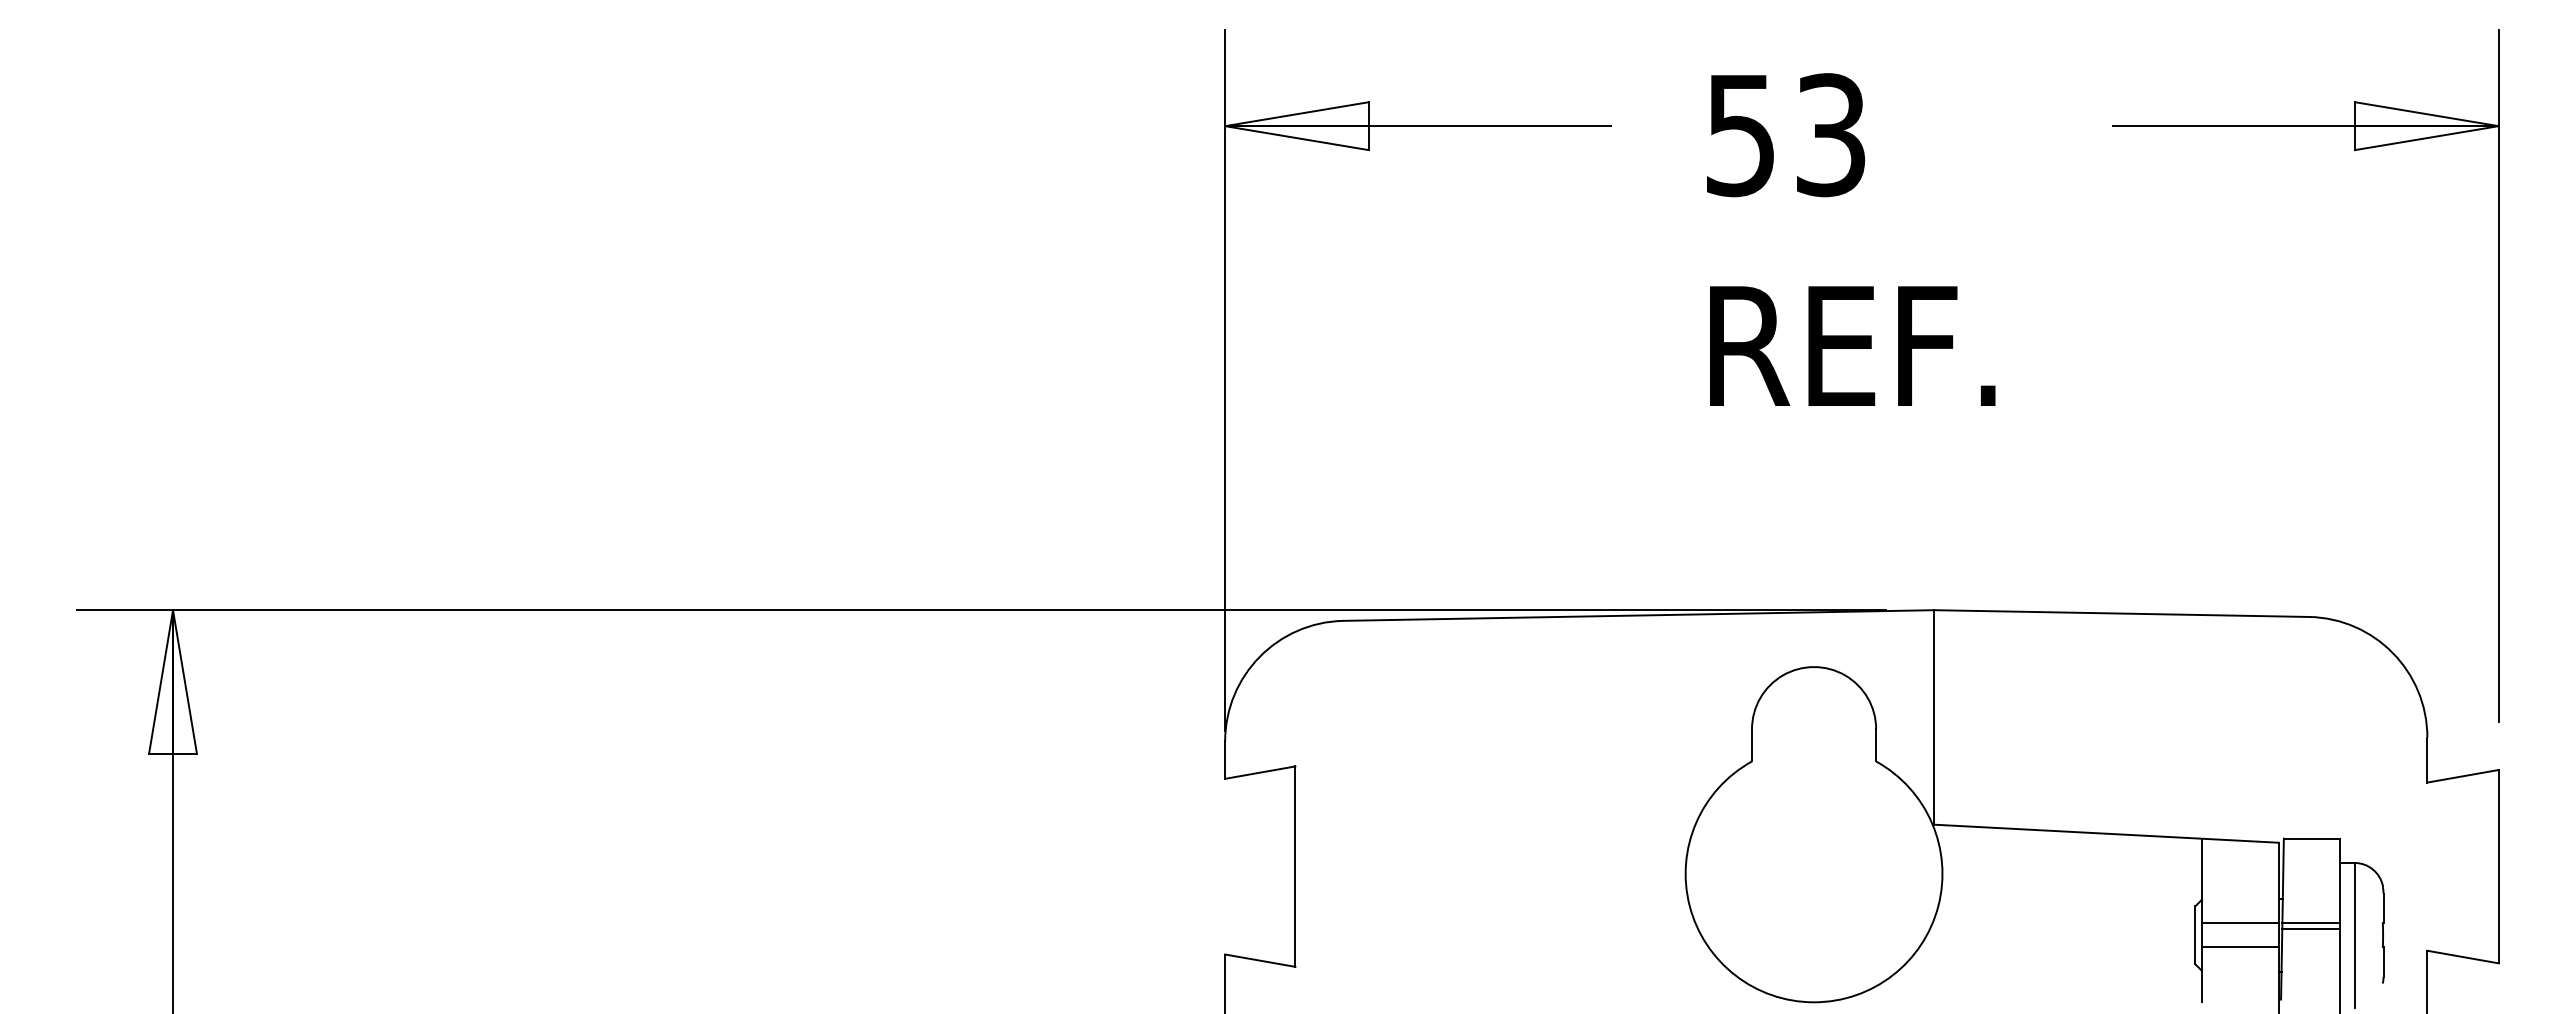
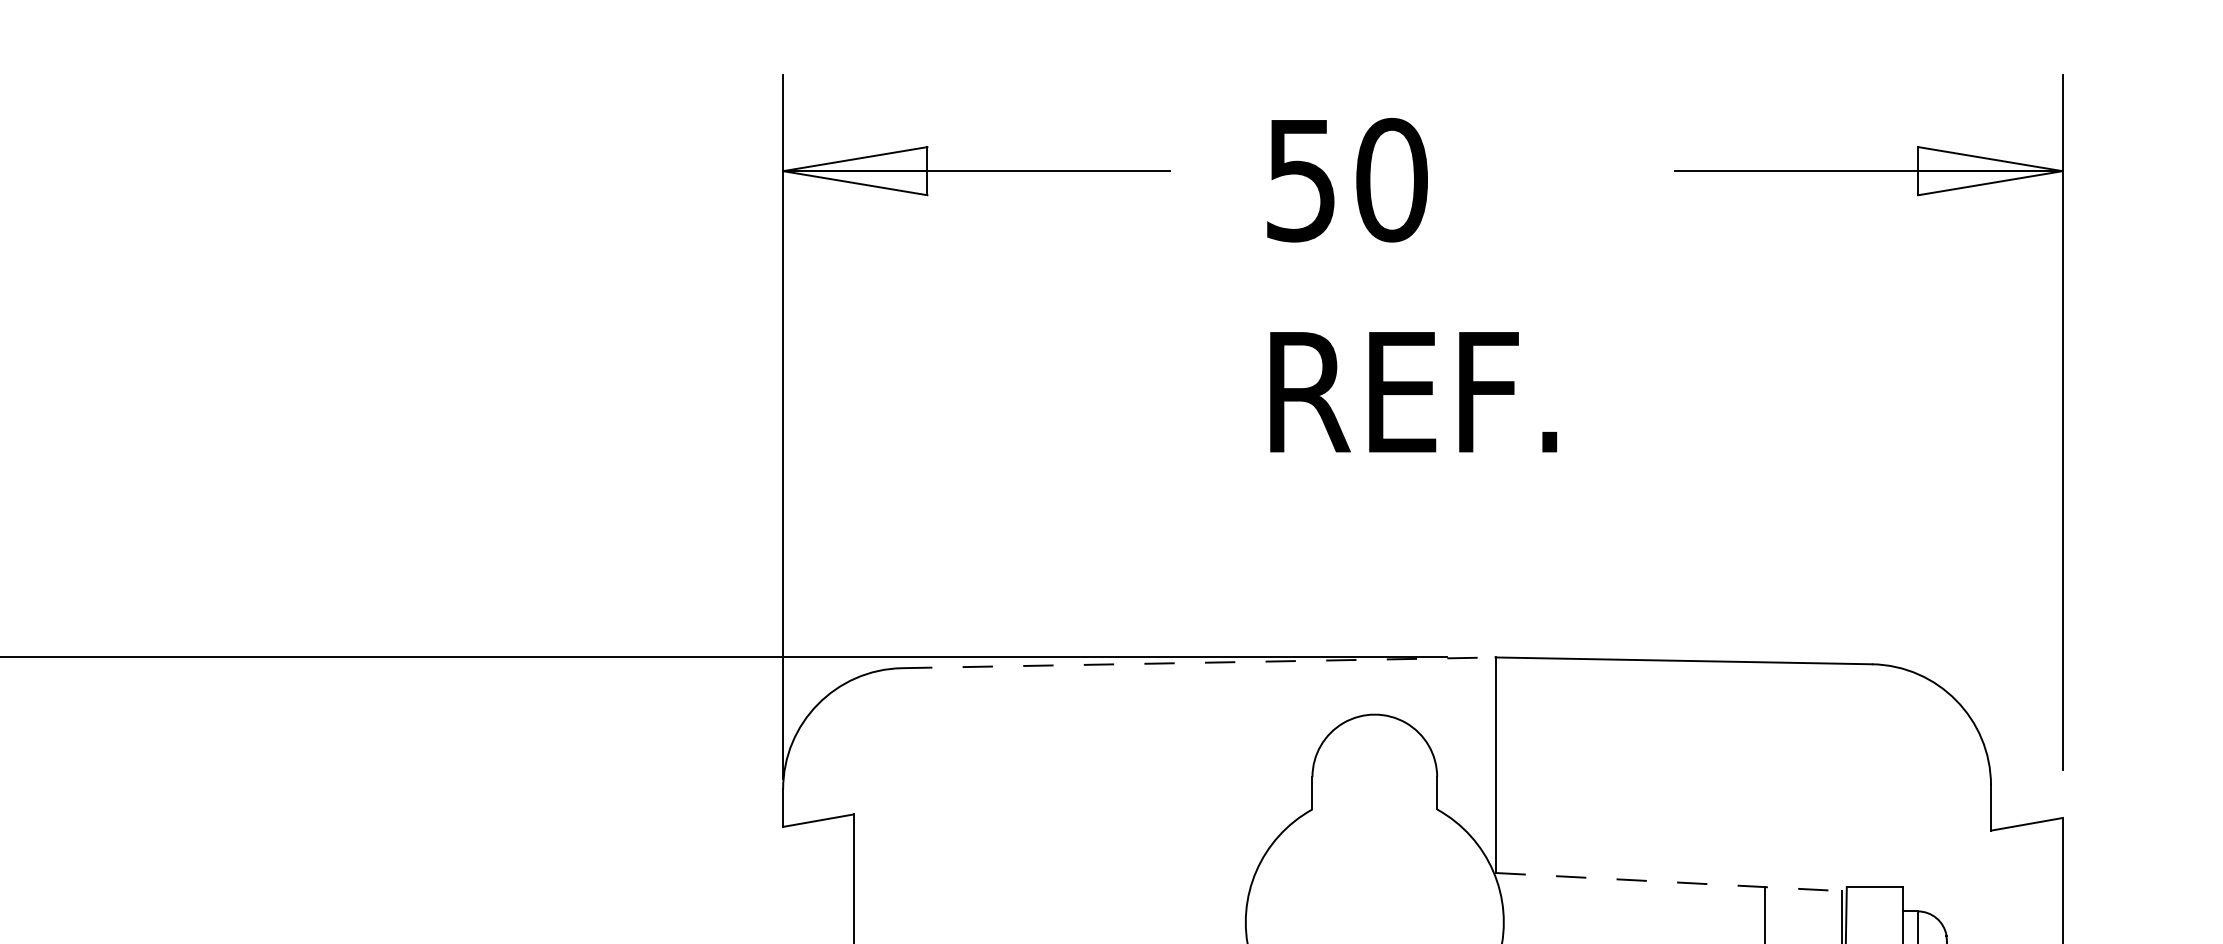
text: (1830, 135) -> (1391, 180), 53 -> 50
line: (1639, 615) -> (1199, 662), solid -> dashed
line: (2106, 833) -> (1668, 881), solid -> dashed

